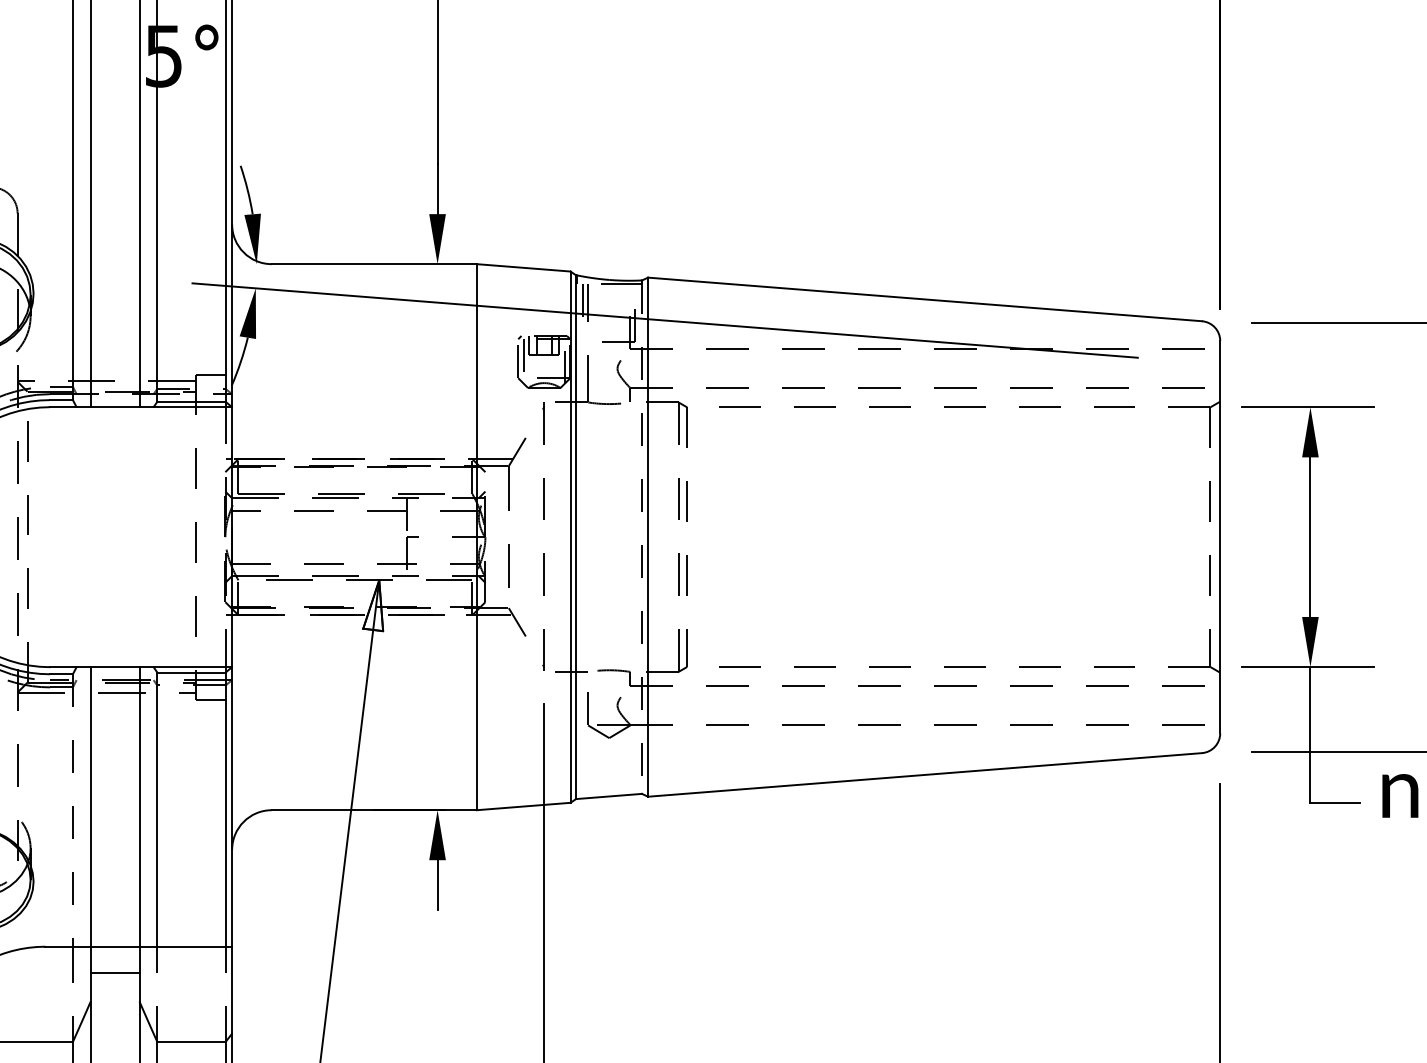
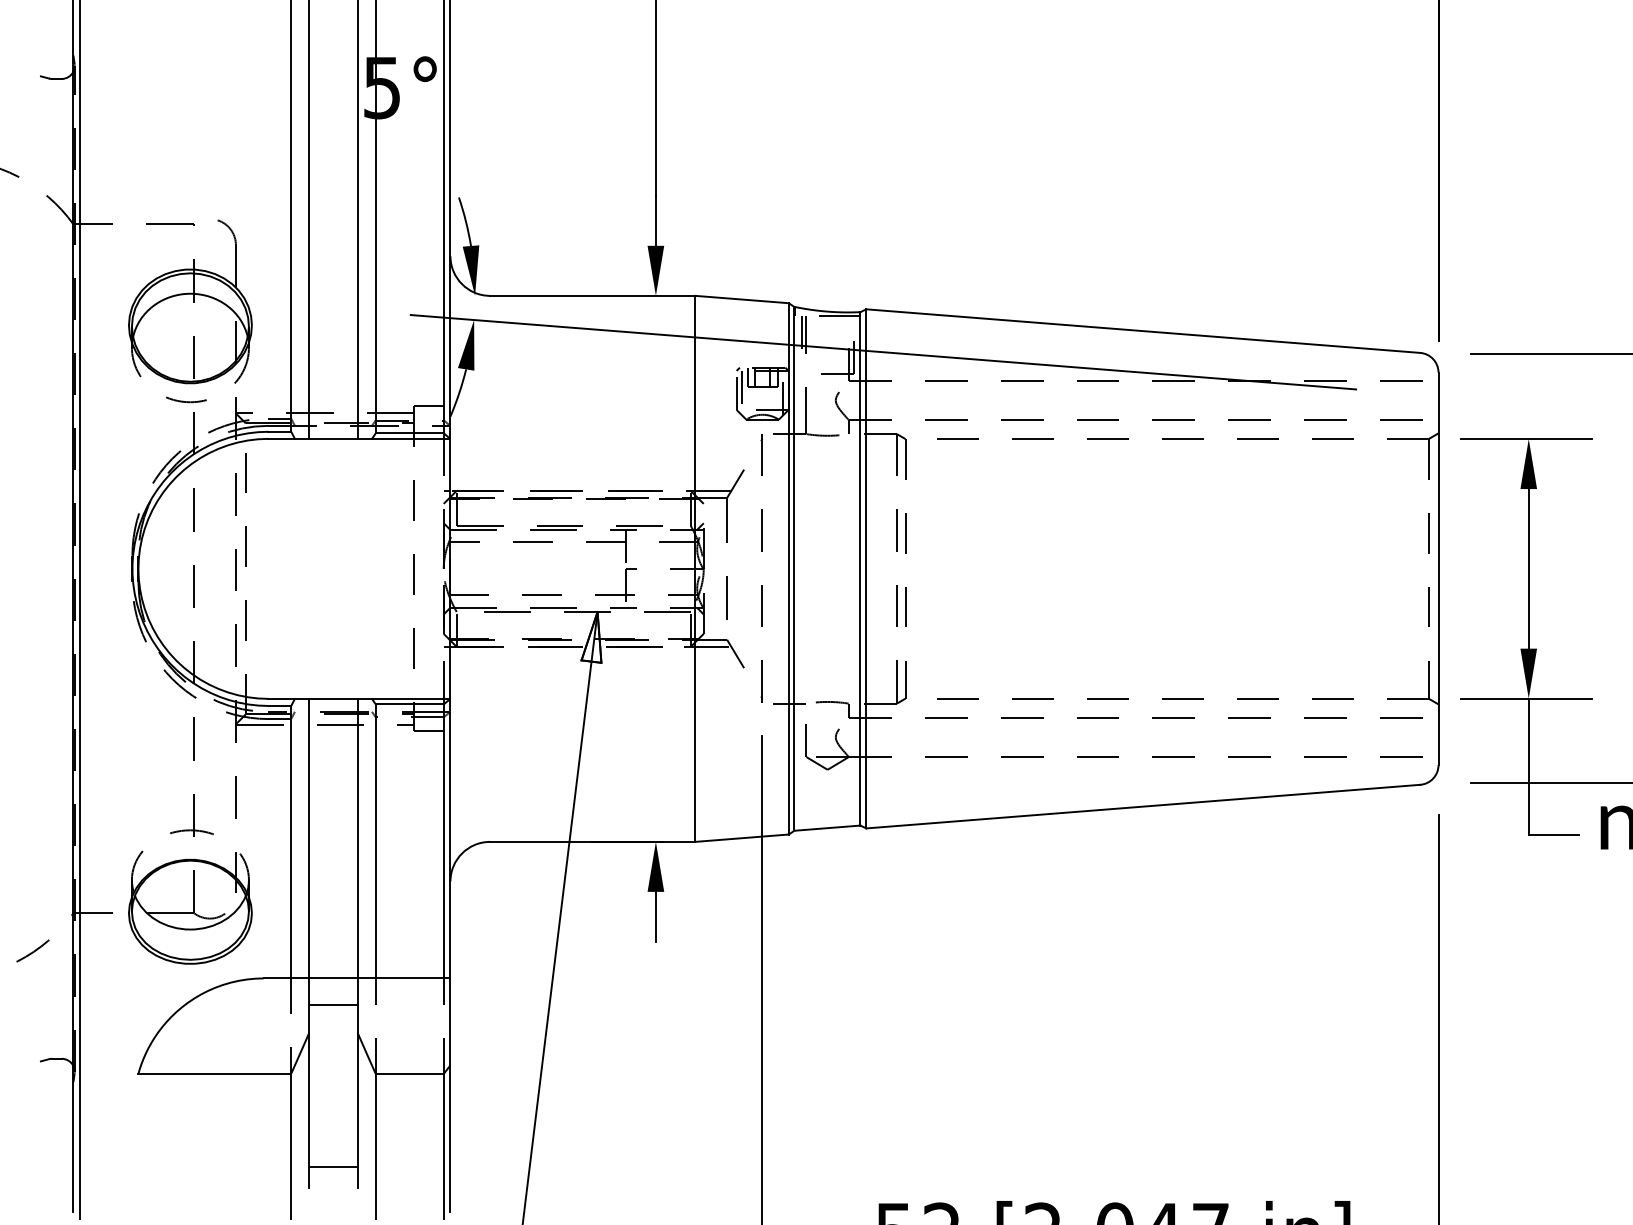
line: (642, 536) -> (860, 568), dashed -> solid
line: (73, 810) -> (291, 842), dashed -> solid

